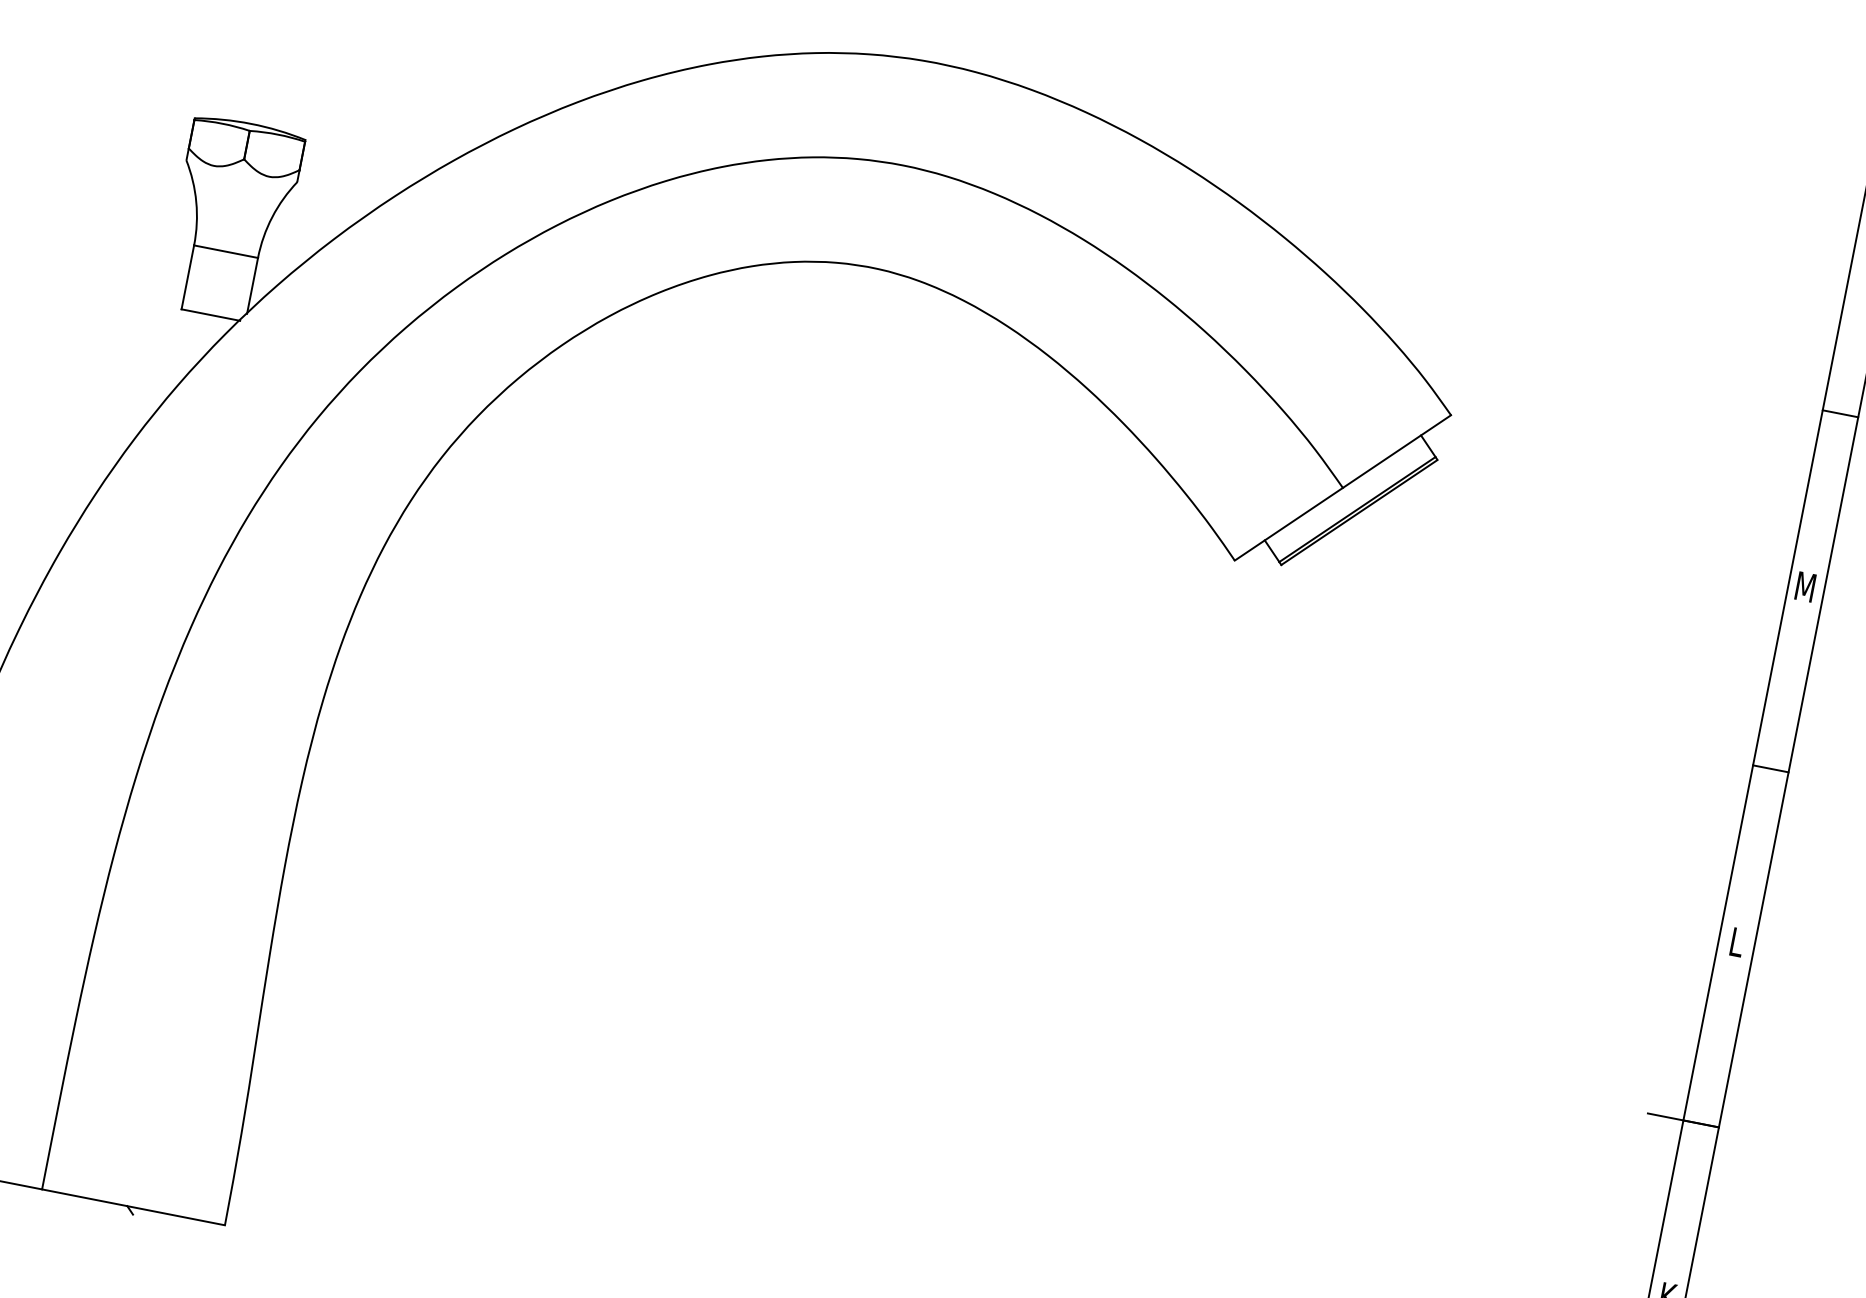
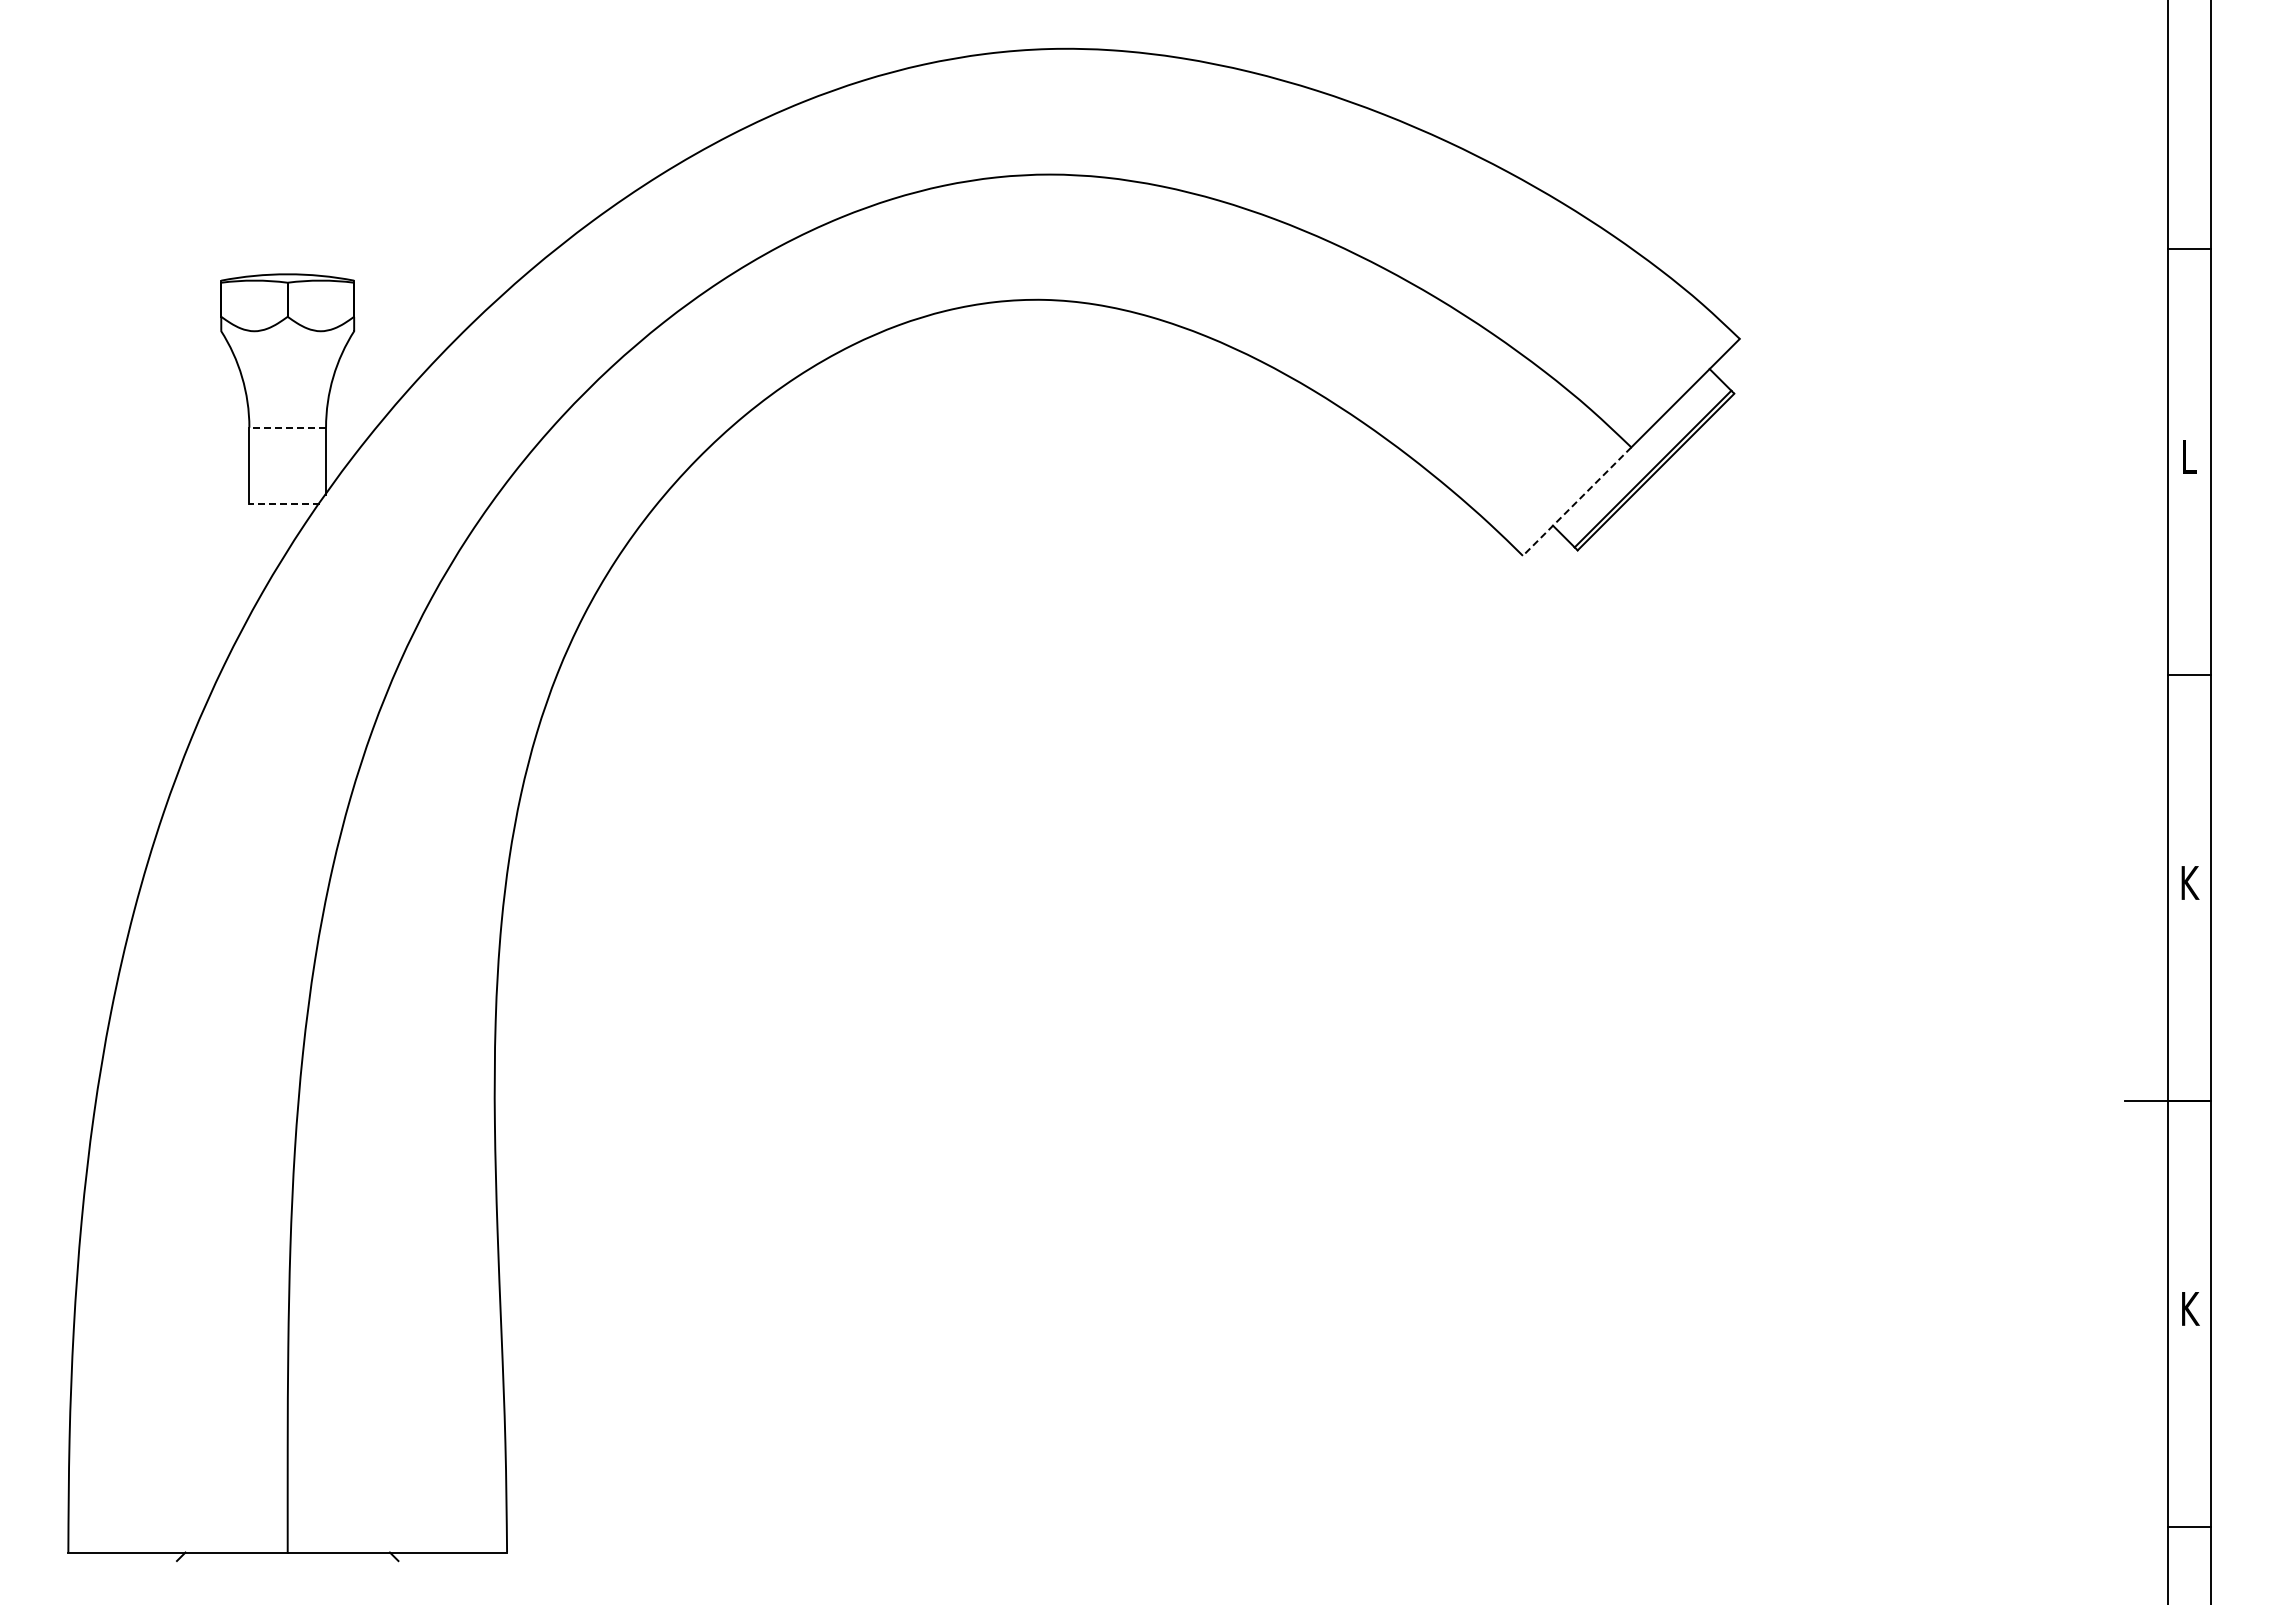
line: (225, 251) -> (287, 427), solid -> dashed
line: (210, 315) -> (284, 504), solid -> dashed
line: (1289, 524) -> (1577, 501), solid -> dashed
text: (1805, 586) -> (2187, 456), M -> L
text: (1737, 942) -> (2190, 882), L -> K

